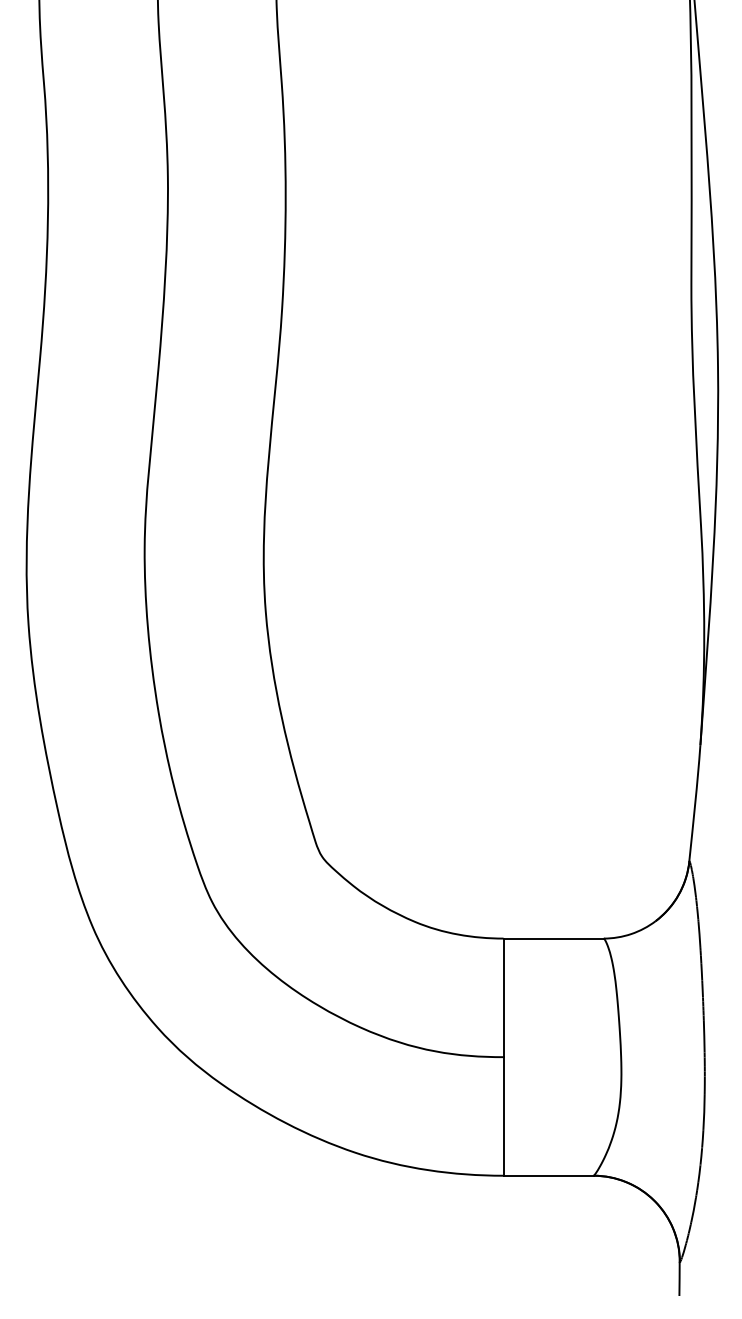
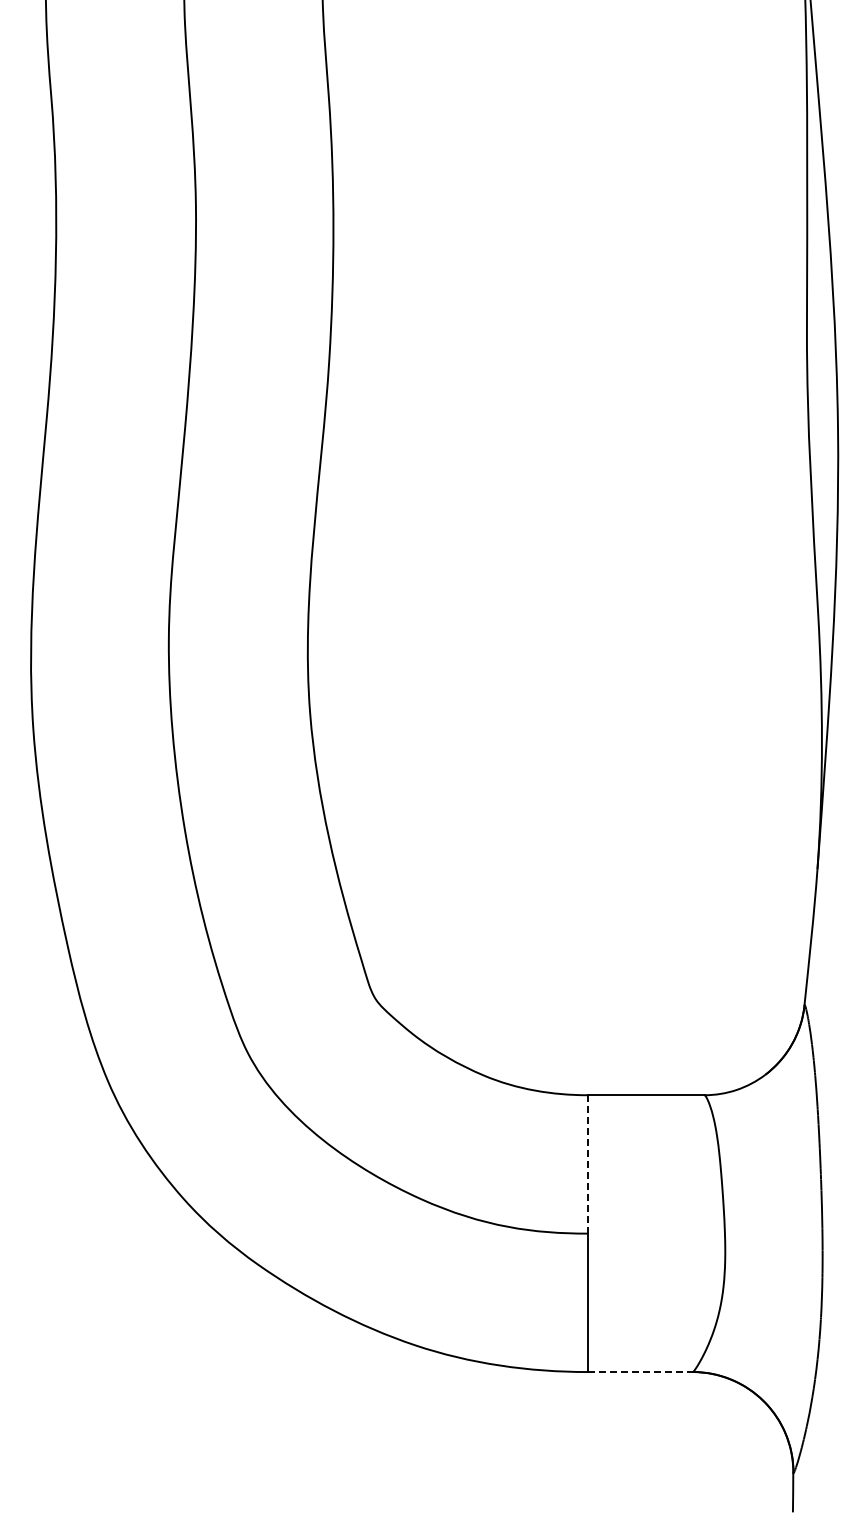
line: (503, 997) -> (587, 1163), solid -> dashed
line: (548, 1176) -> (640, 1372), solid -> dashed

